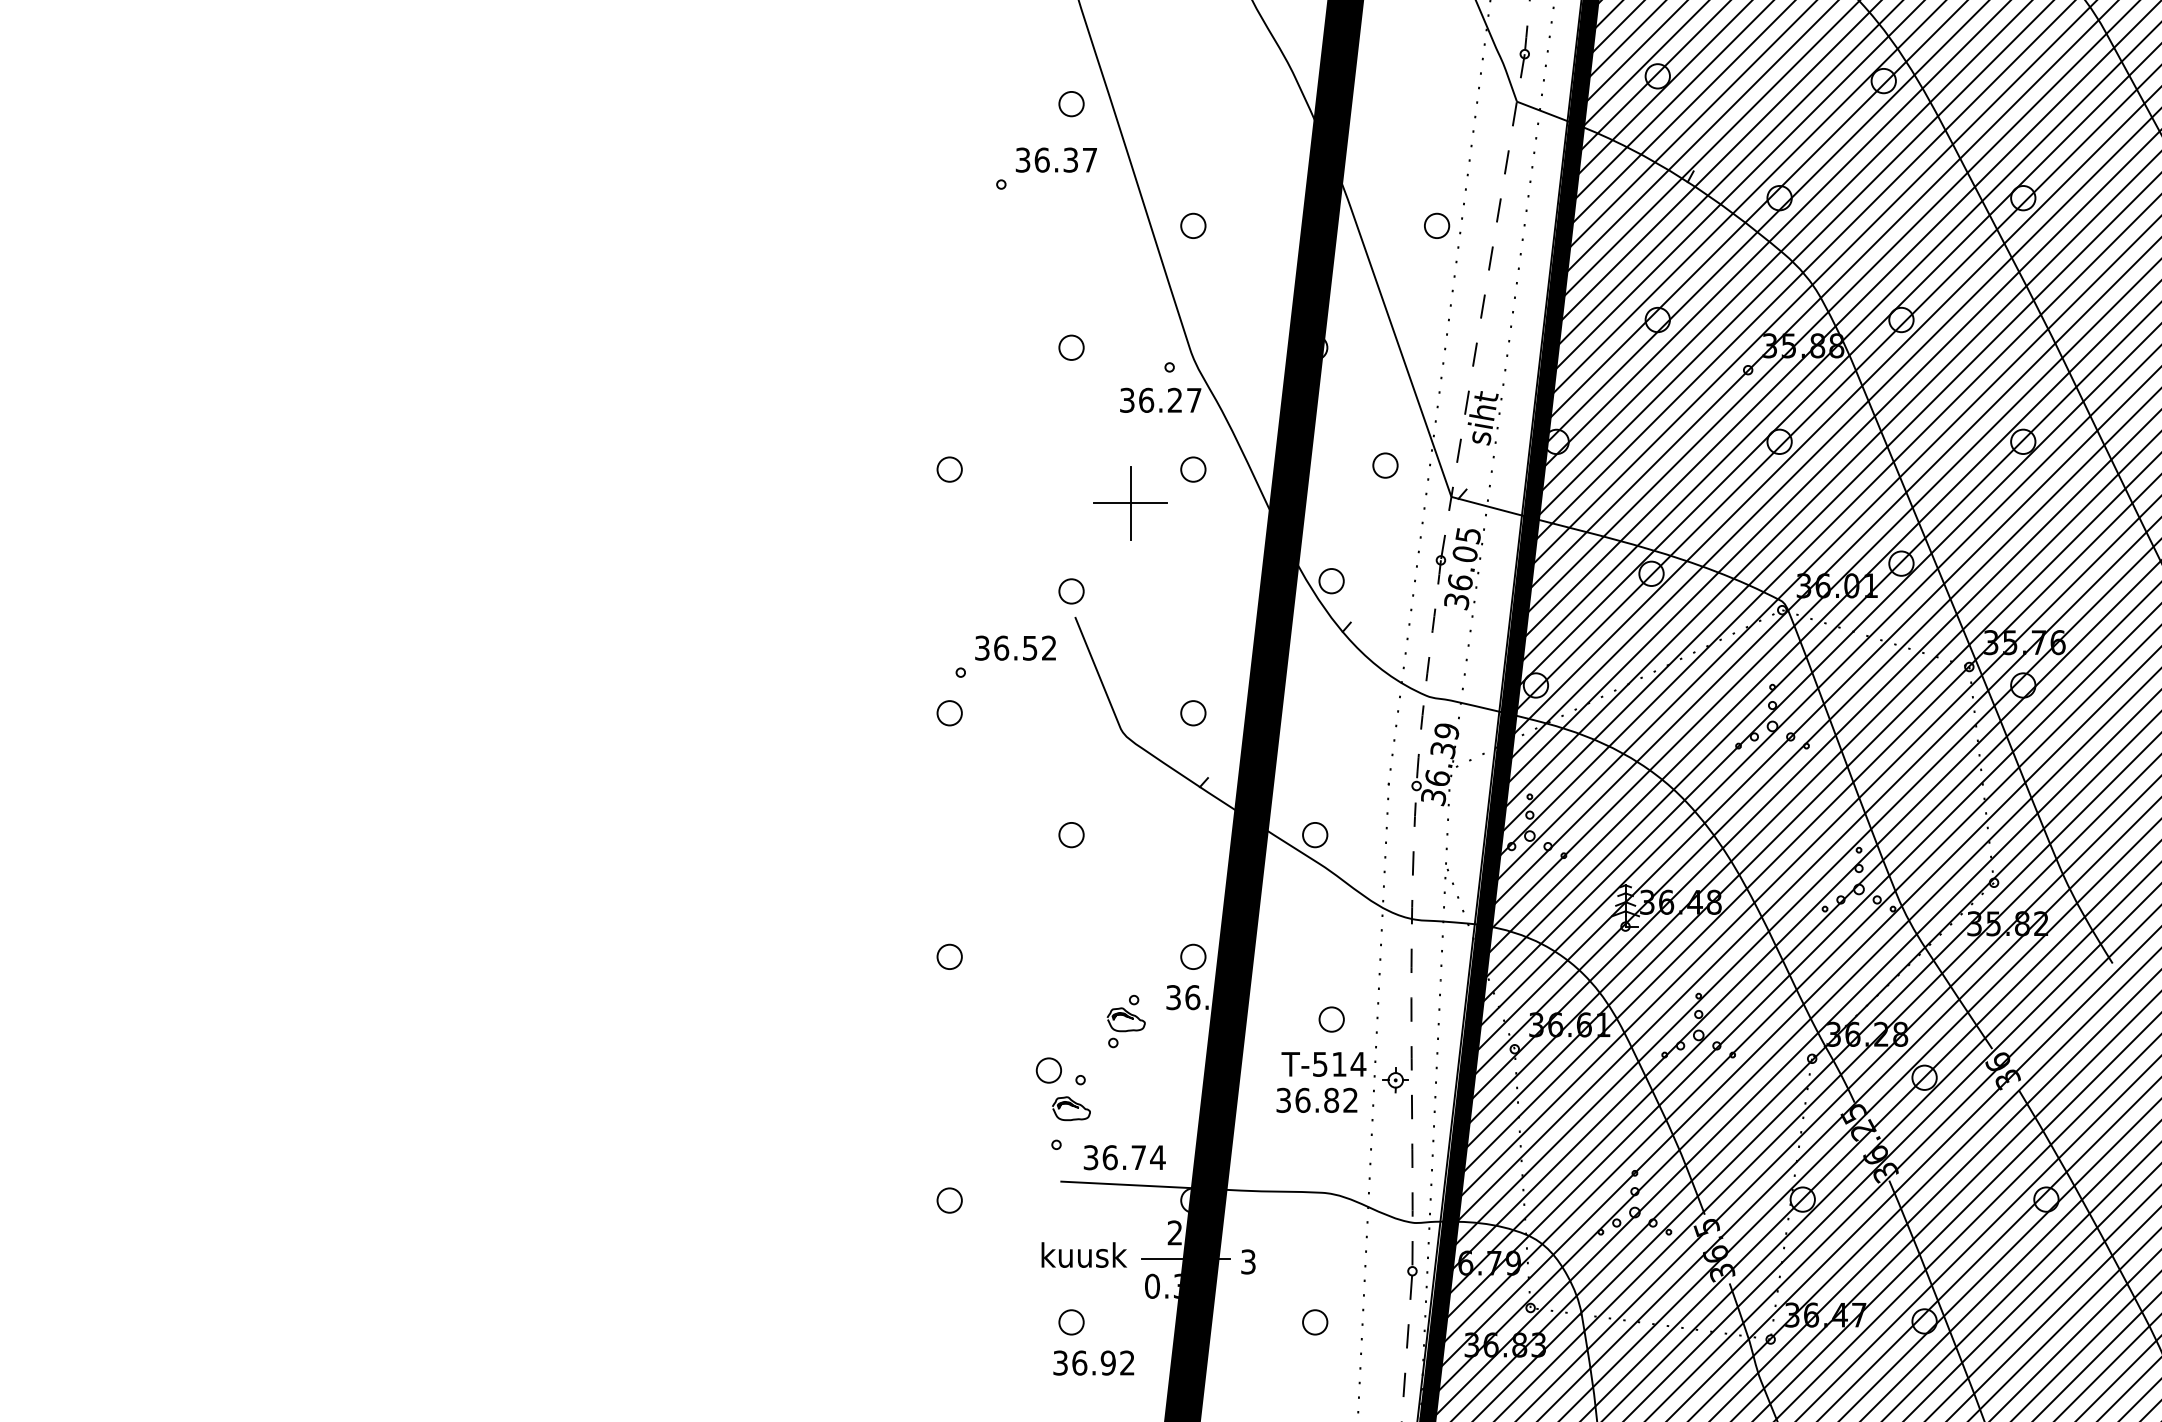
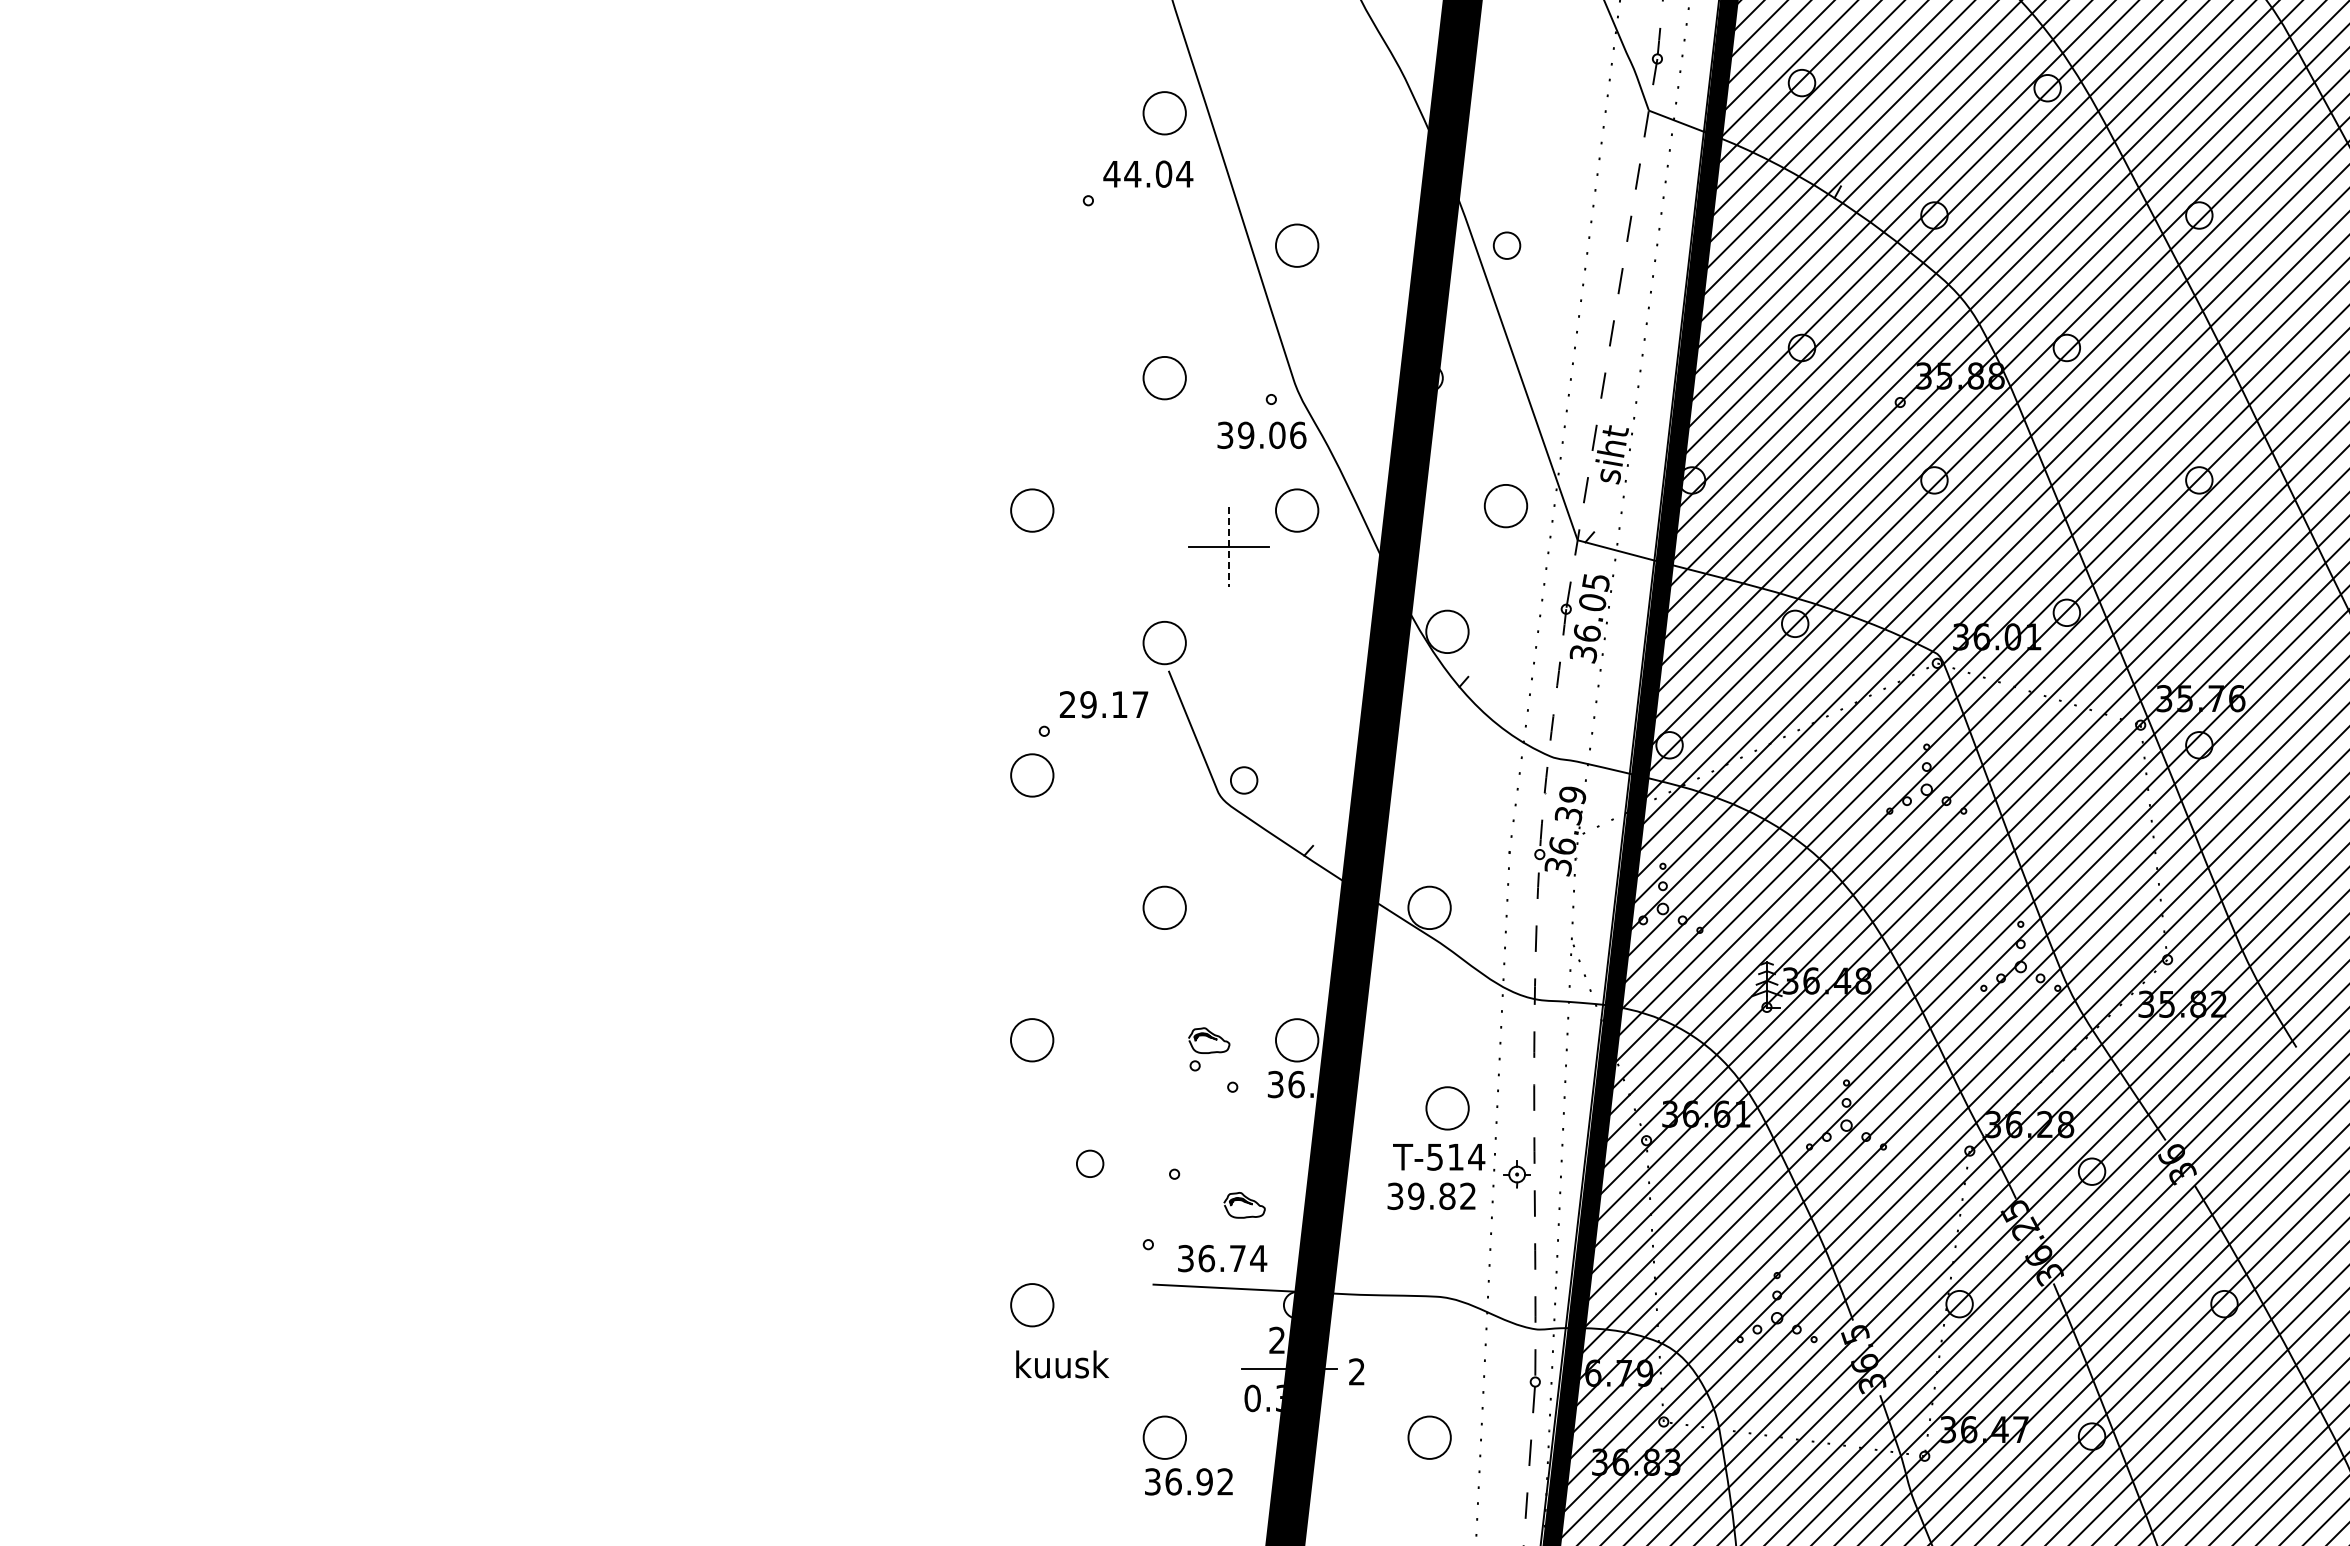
circle: (1071, 104) -> (1164, 113), size x1.6
text: (1056, 159) -> (1148, 173), 36.37 -> 44.04
circle: (1192, 225) -> (1296, 245), size x1.6
circle: (1436, 225) -> (1506, 245), moved
circle: (1071, 347) -> (1164, 377), size x1.6
text: (1170, 400) -> (1272, 435), 36.27 -> 39.06
circle: (1385, 465) -> (1505, 506), size x1.6
circle: (949, 469) -> (1032, 510), size x1.6
circle: (1192, 469) -> (1296, 510), size x1.6
line: (1131, 503) -> (1229, 547), solid -> dashed
circle: (1331, 580) -> (1447, 631), size x1.6
circle: (1071, 590) -> (1164, 642), size x1.6
text: (1015, 647) -> (1103, 704), 36.52 -> 29.17
circle: (949, 713) -> (1032, 775), size x1.6
circle: (1193, 713) -> (1244, 780), moved
circle: (1071, 834) -> (1164, 907), size x1.6
circle: (1315, 834) -> (1429, 907), size x1.6
circle: (949, 957) -> (1032, 1040), size x1.6
circle: (1192, 957) -> (1296, 1040), size x1.6
circle: (1331, 1019) -> (1447, 1108), size x1.6
part: (1126, 1027) -> (1209, 1049), moved
circle: (1049, 1070) -> (1090, 1163), moved
text: (1303, 1100) -> (1416, 1196), 36.82 -> 39.82
part: (1071, 1108) -> (1244, 1205), moved
circle: (949, 1199) -> (1032, 1304), size x1.6
text: (1084, 1255) -> (1062, 1364), moved
text: (1247, 1261) -> (1356, 1371), 3 -> 2
circle: (1071, 1322) -> (1164, 1437), size x1.6
circle: (1315, 1322) -> (1429, 1437), size x1.6

